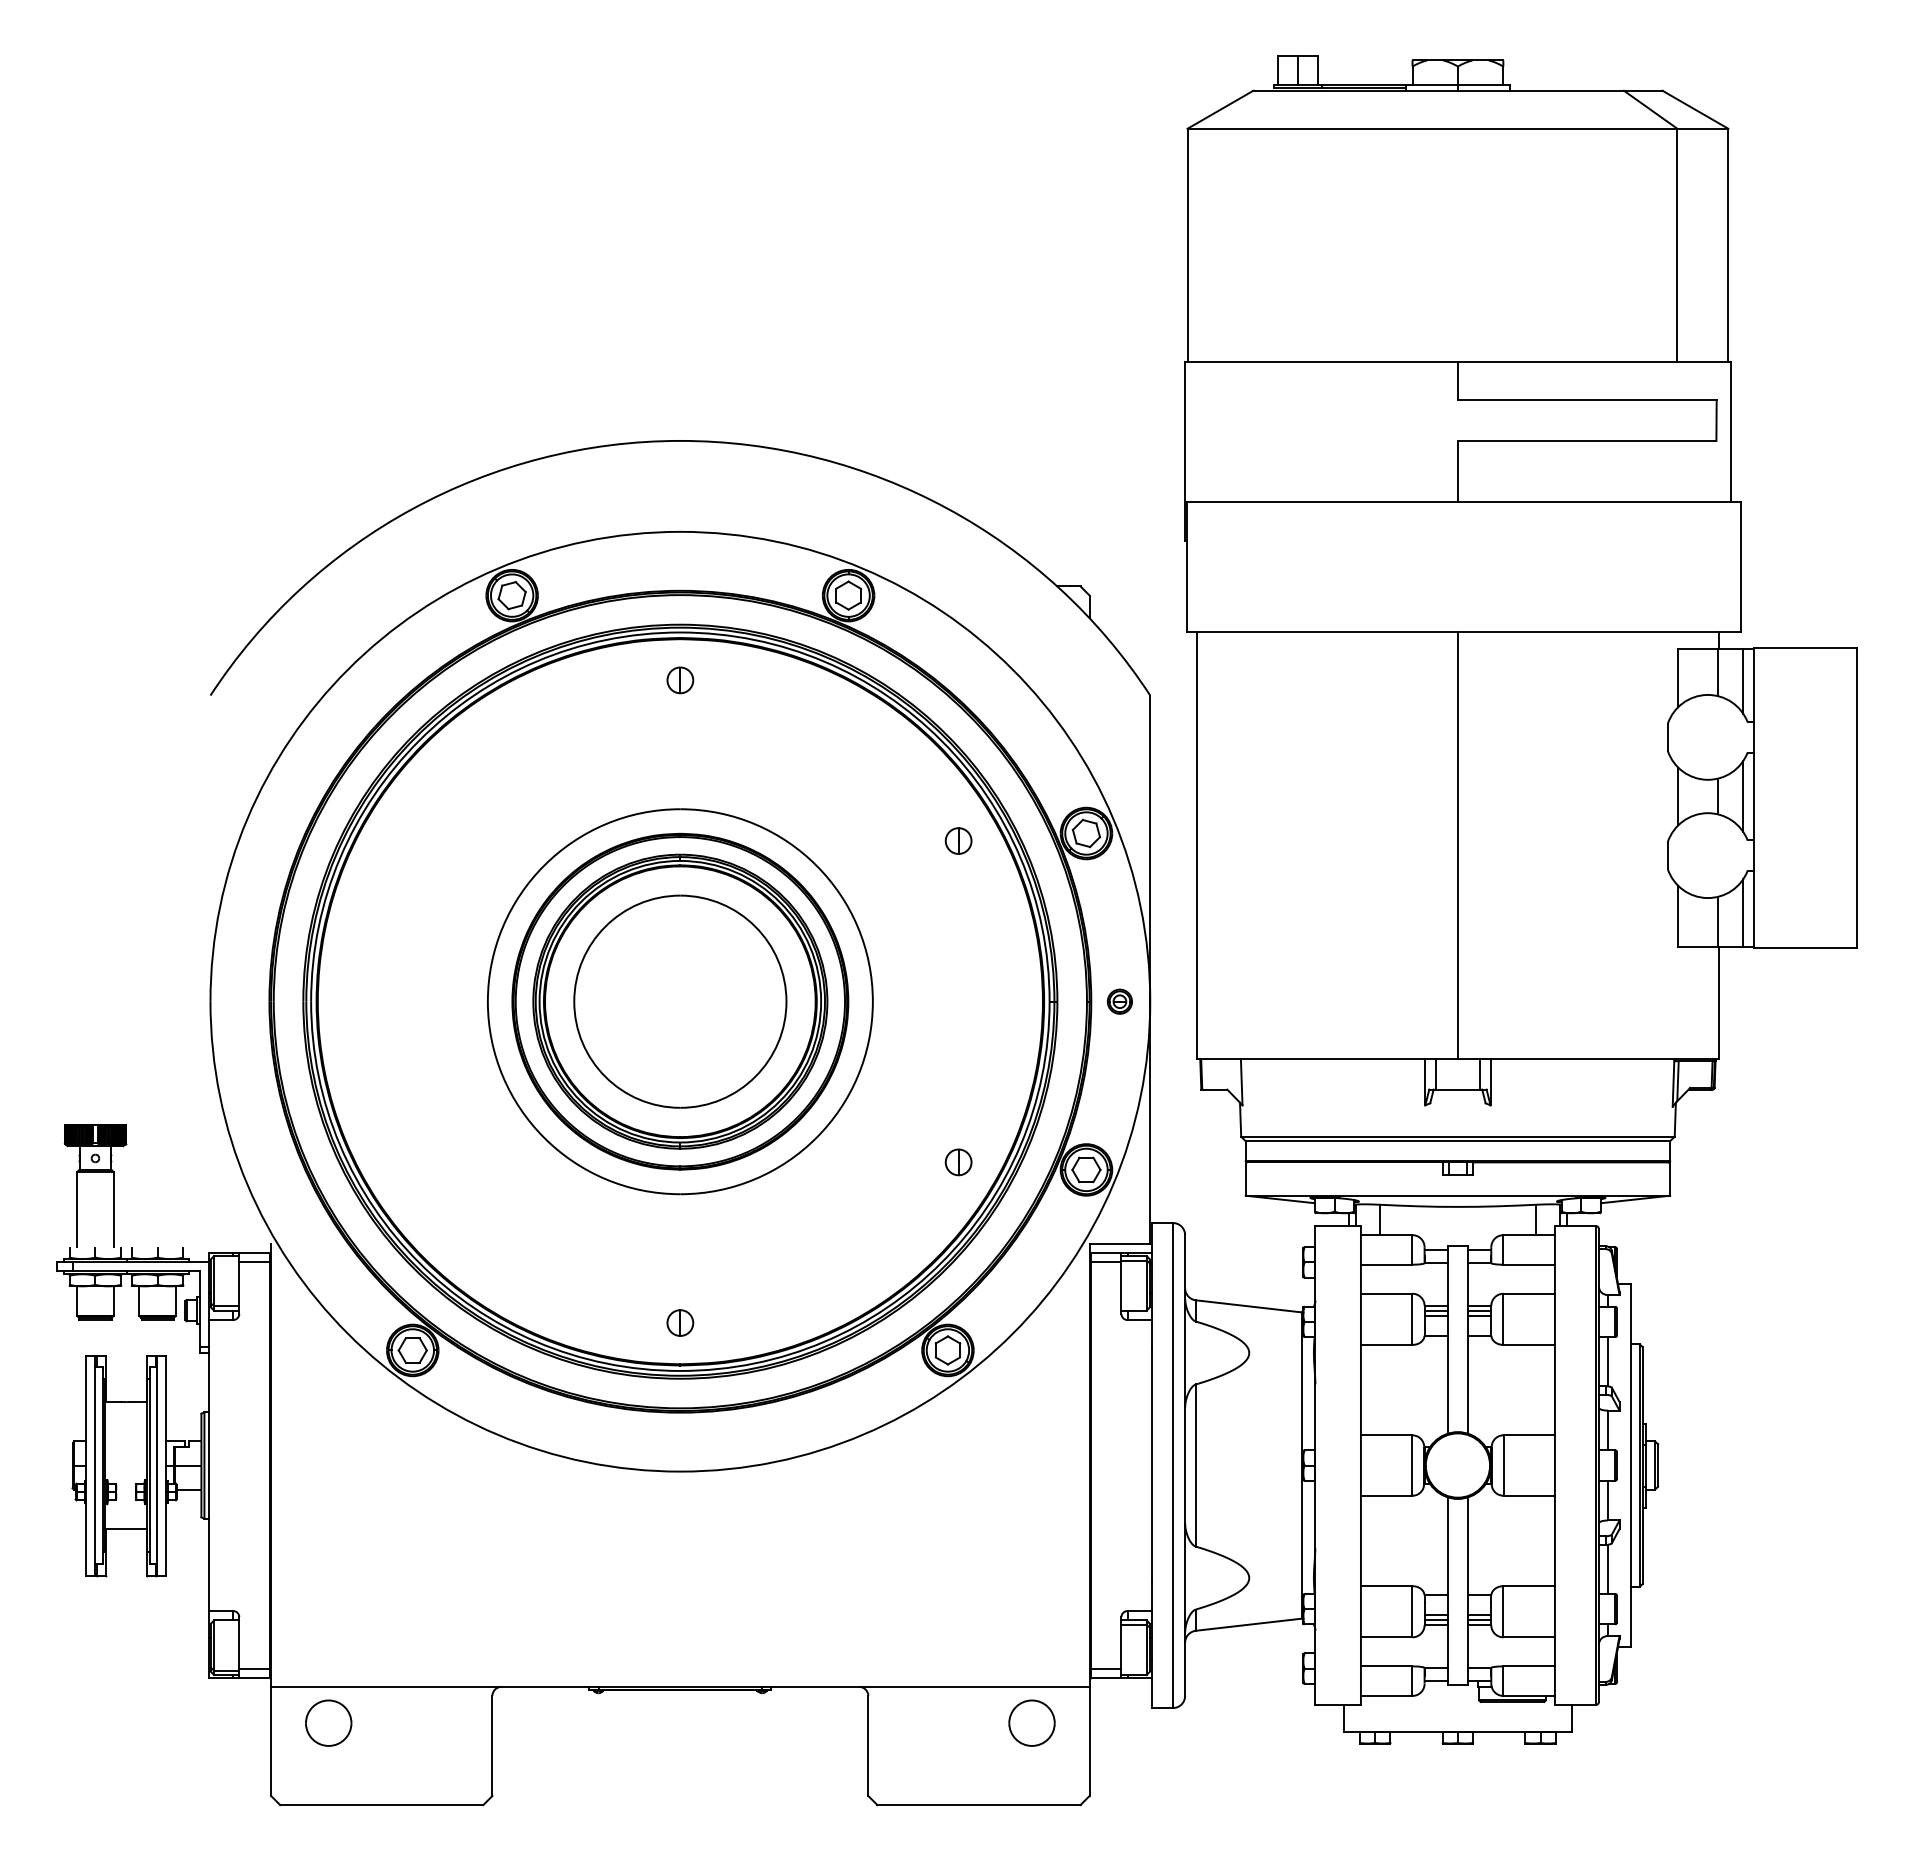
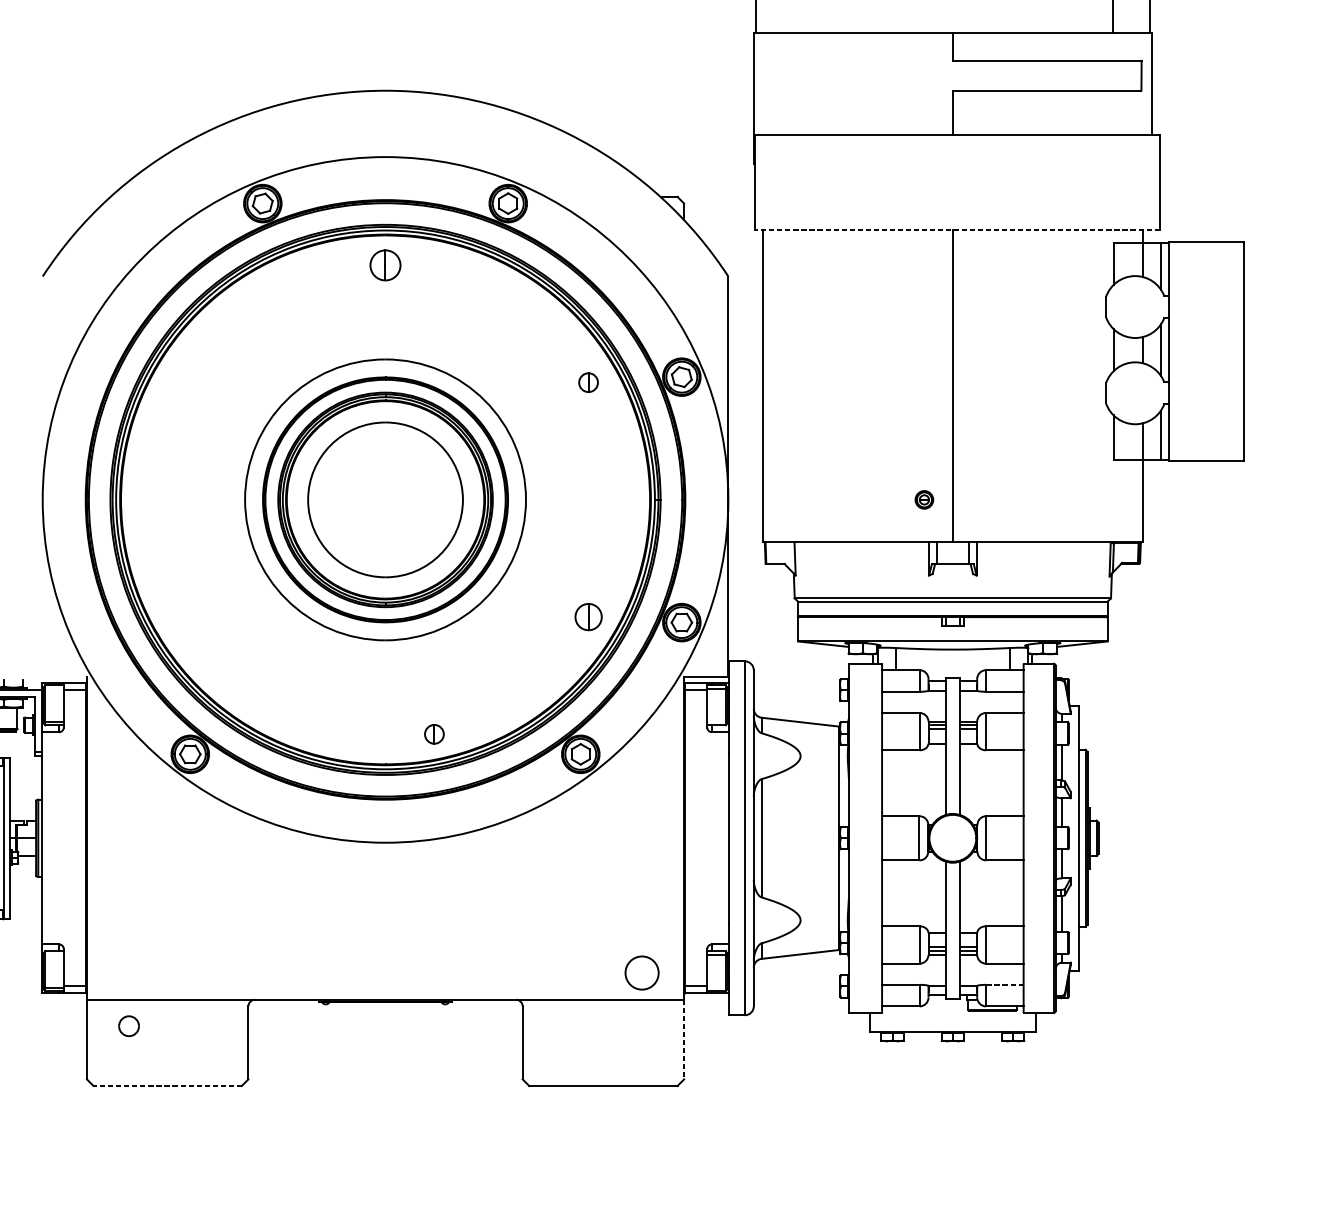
line: (1463, 631) -> (956, 229), solid -> dashed
part: (680, 680) -> (385, 265), size x1.6
part: (1119, 1001) -> (924, 499), moved
part: (958, 1162) -> (588, 617), size x1.4
part: (680, 1322) -> (434, 733), moved
line: (1529, 1666) -> (1005, 984), solid -> dashed
part: (328, 1722) -> (128, 1025), size x0.6
part: (1031, 1722) -> (641, 972), moved
line: (1089, 1741) -> (684, 1039), solid -> dashed
line: (381, 1805) -> (167, 1086), solid -> dashed

